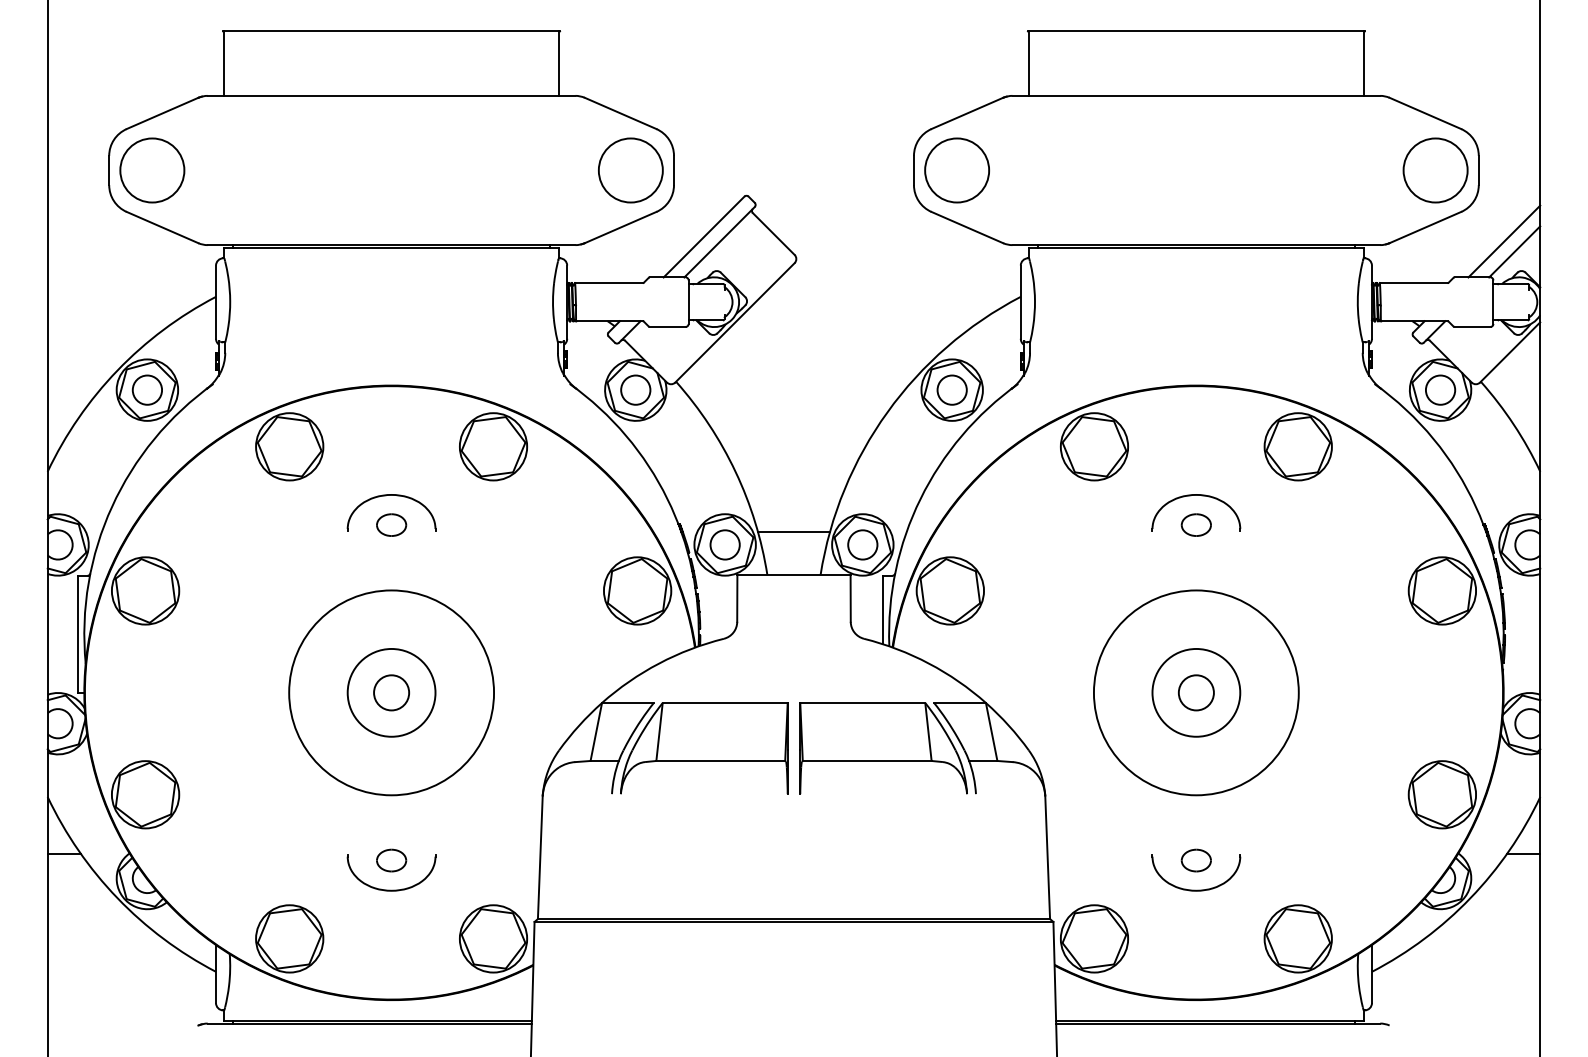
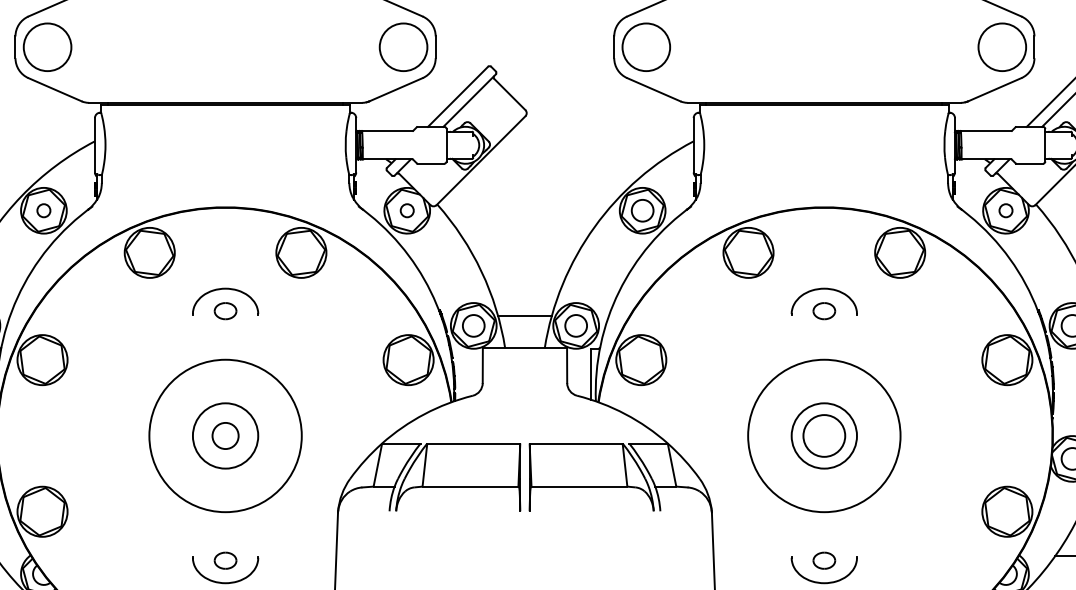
circle: (147, 389) -> (43, 210), size x0.6
circle: (635, 389) -> (407, 210), size x0.6
circle: (1440, 389) -> (1005, 210), size x0.6
circle: (1195, 692) -> (823, 435), size x1.6

